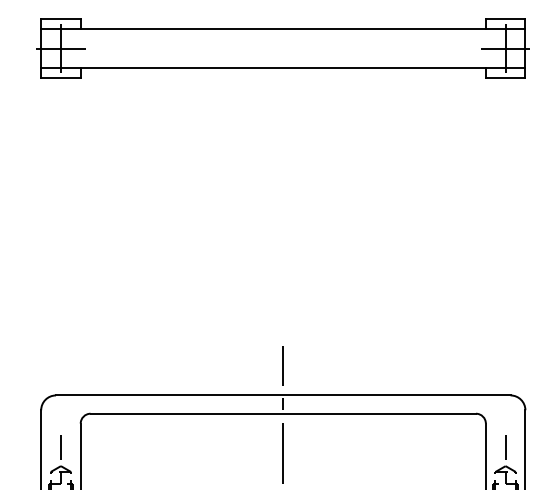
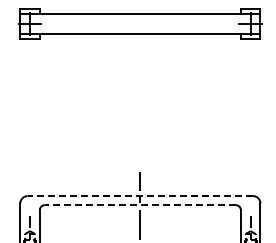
line: (283, 396) -> (140, 196), solid -> dashed
line: (283, 414) -> (140, 205), solid -> dashed

